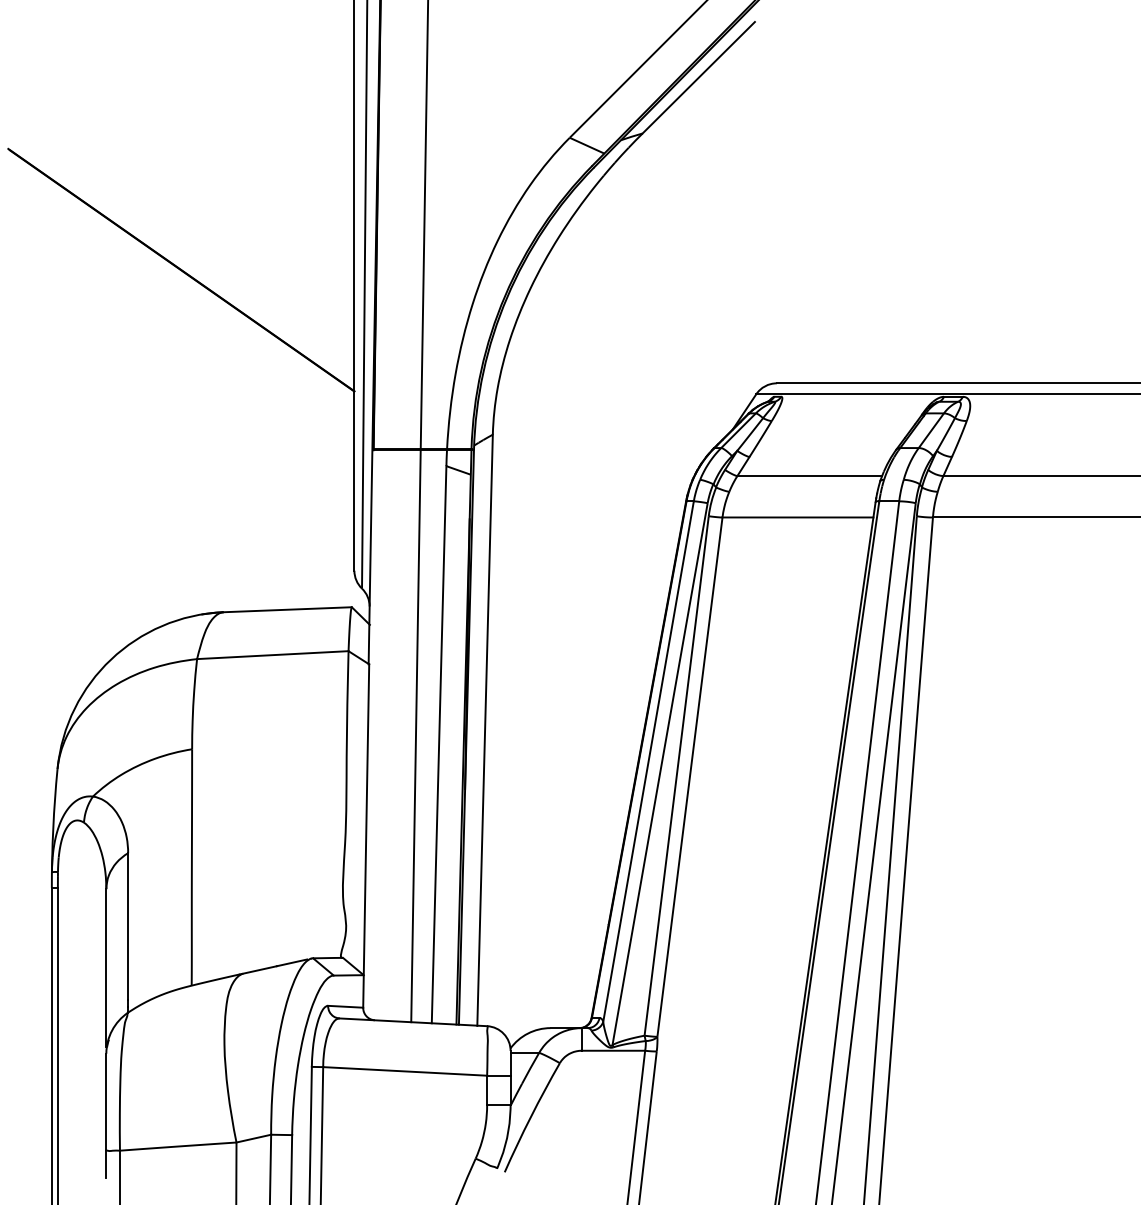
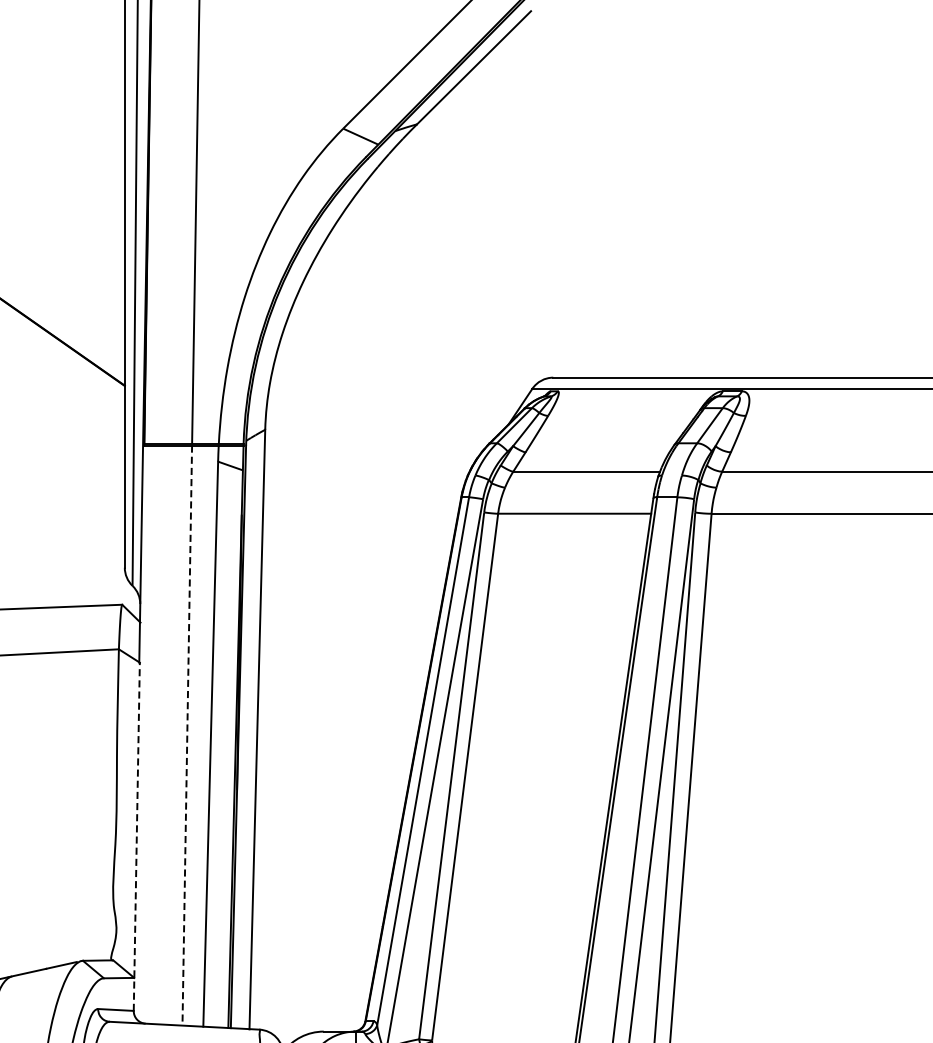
line: (415, 736) -> (186, 735), solid -> dashed
line: (366, 836) -> (137, 837), solid -> dashed

